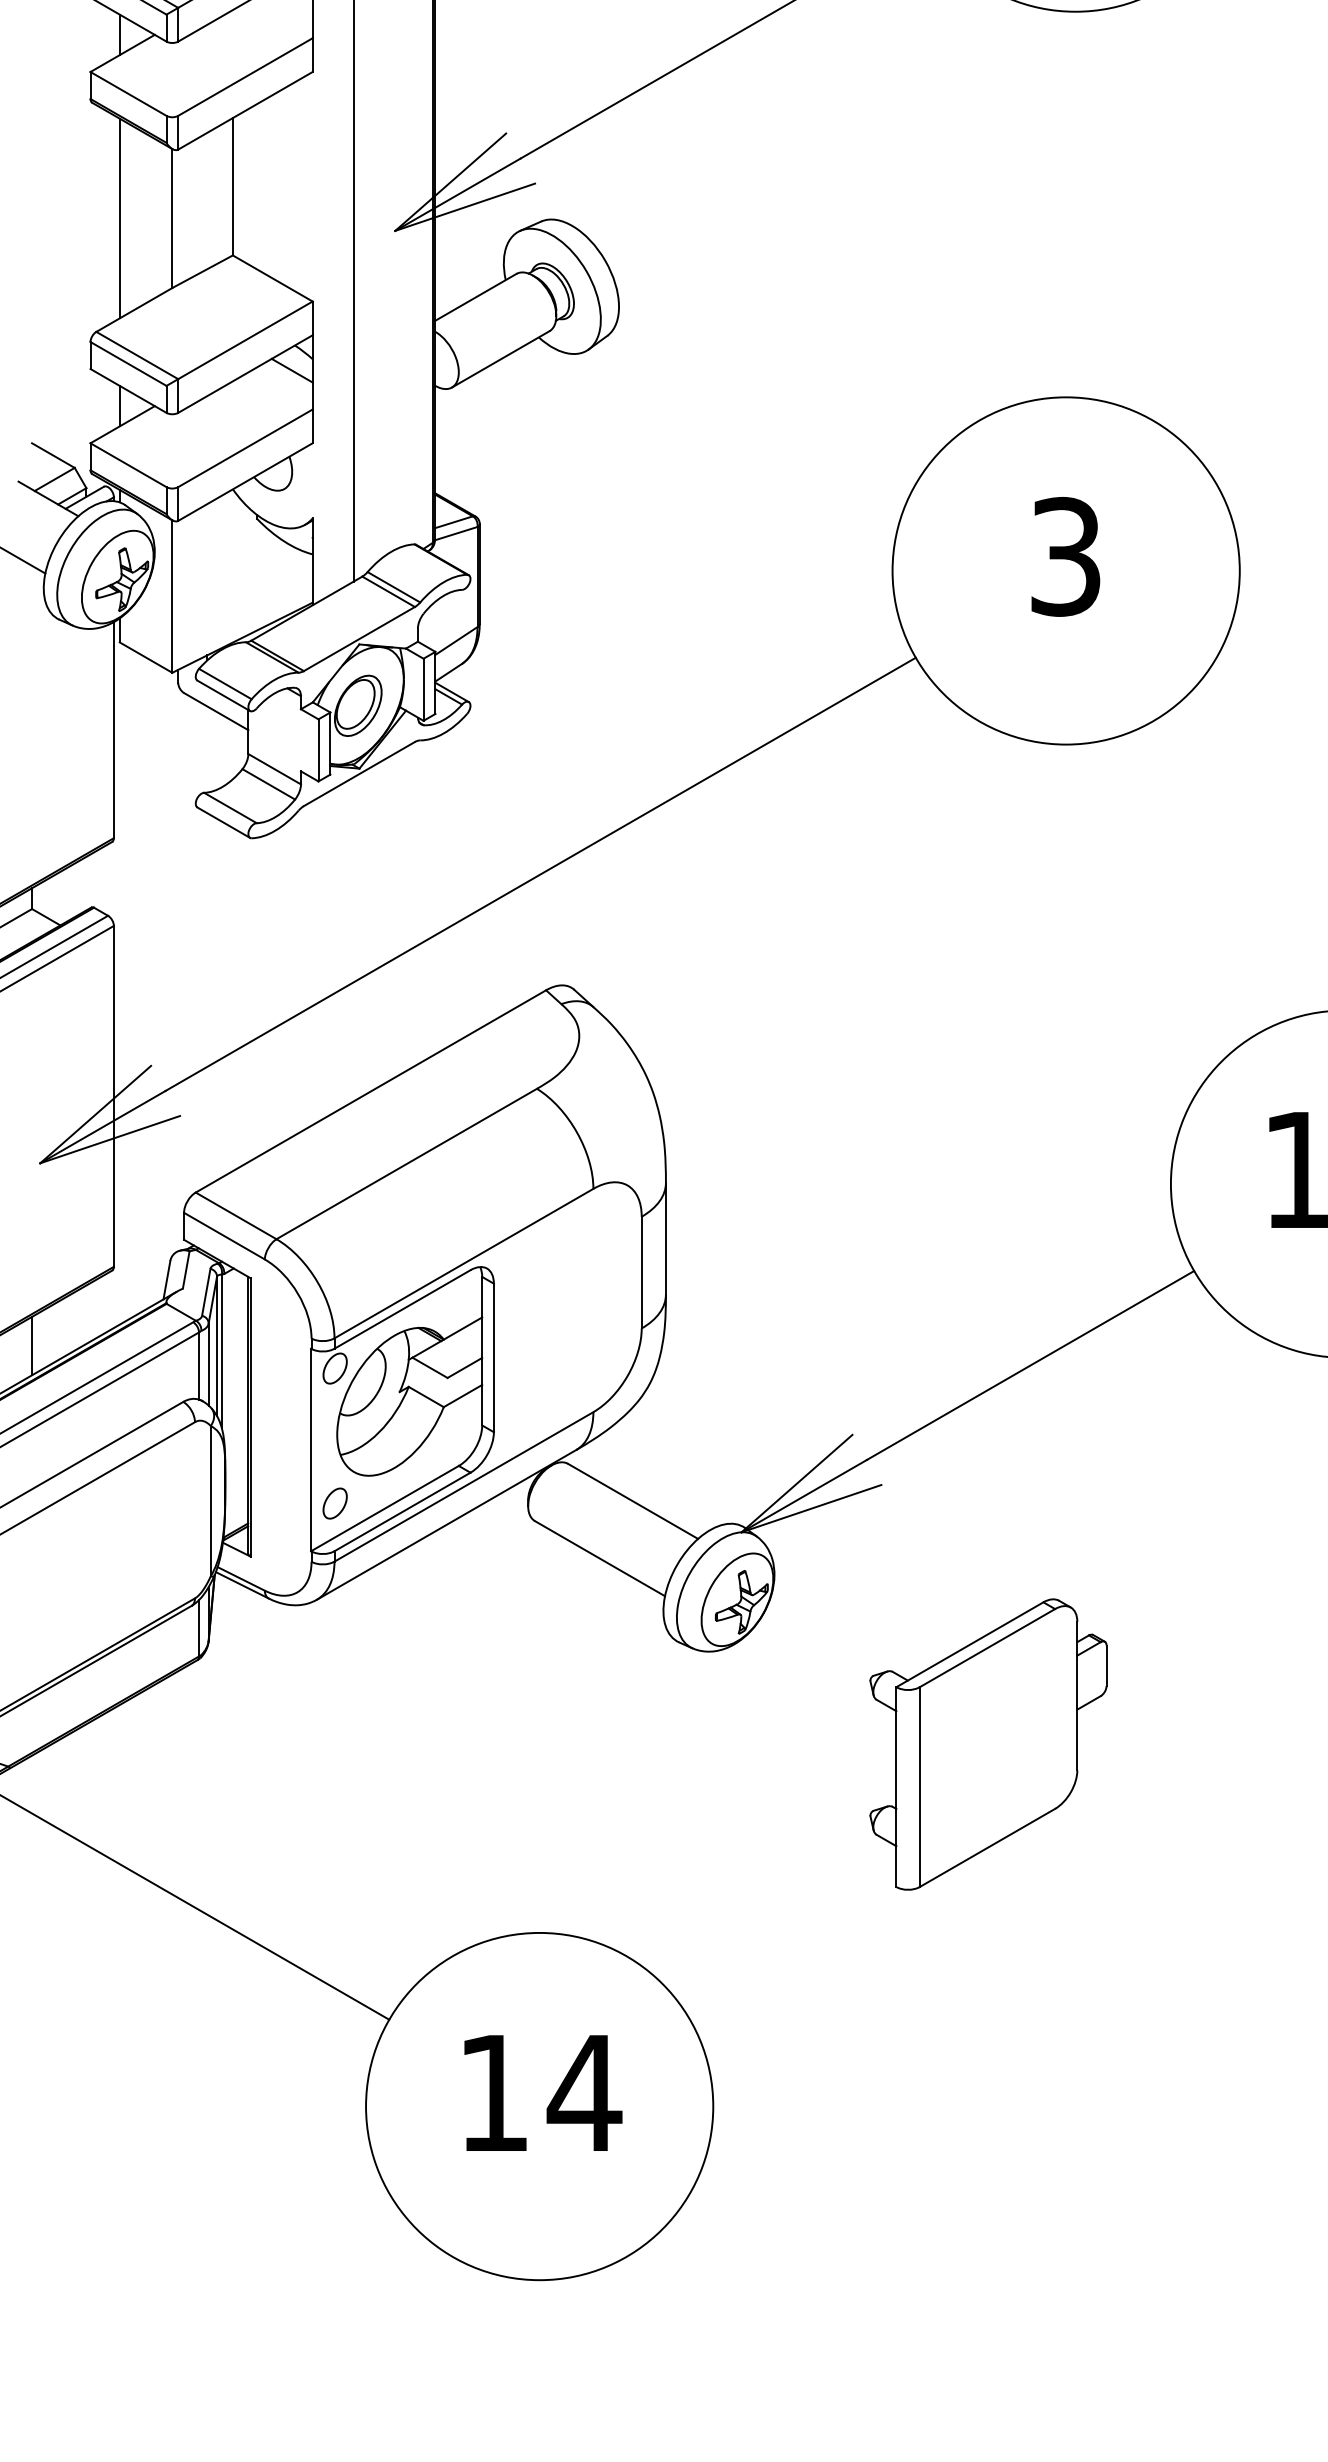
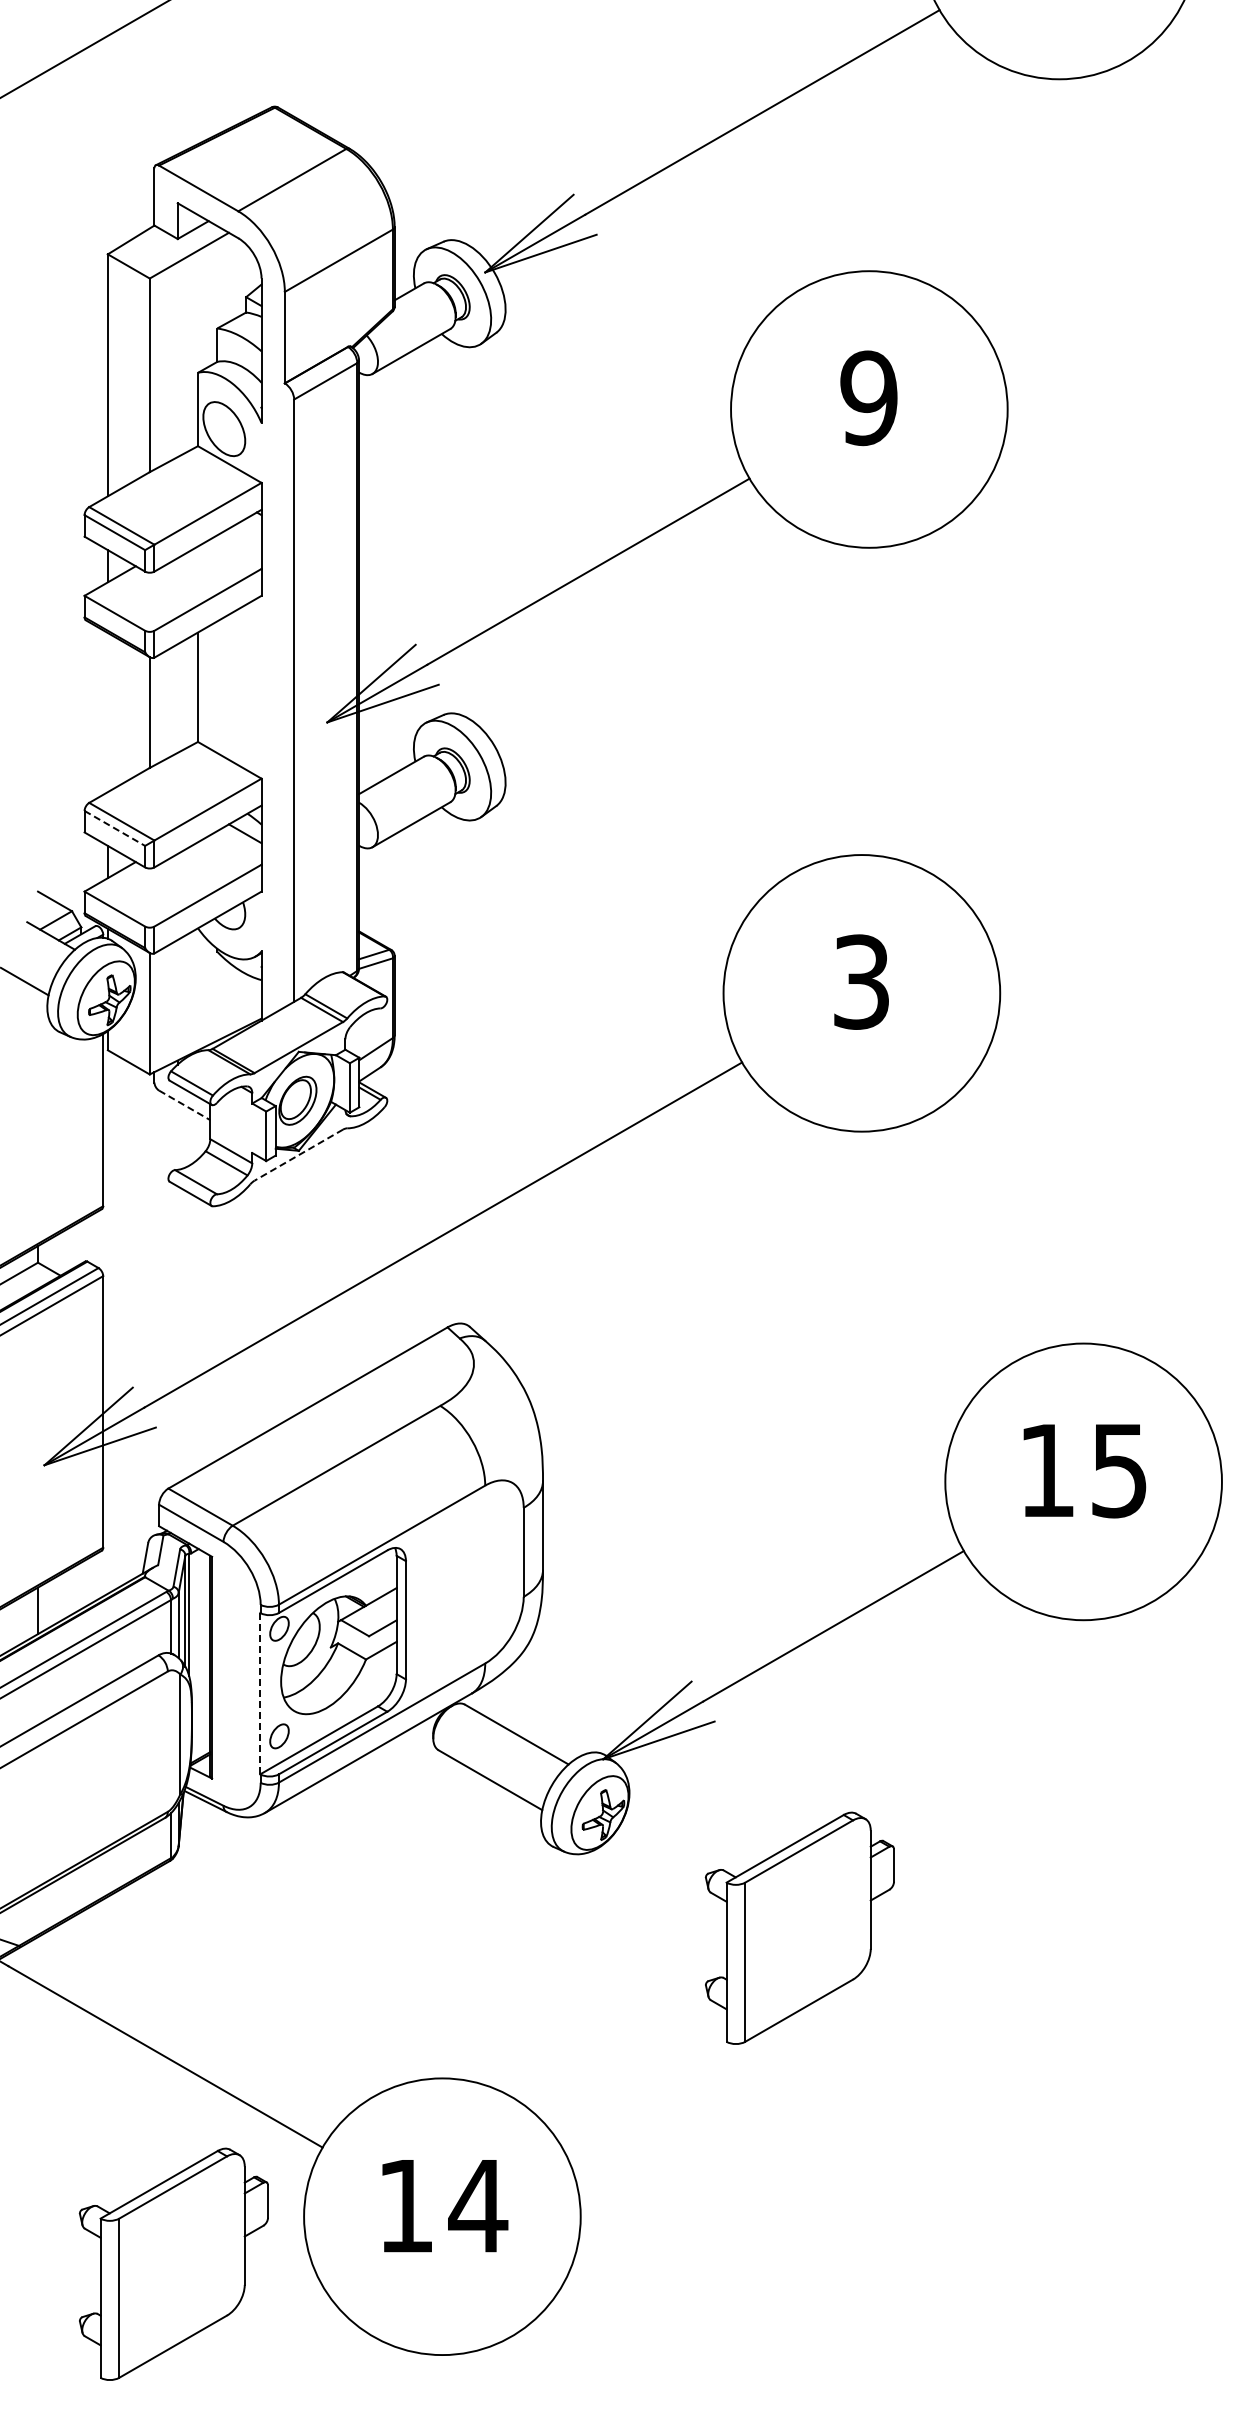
line: (119, 218) -> (107, 712), removed
line: (128, 364) -> (114, 828), solid -> dashed
line: (215, 711) -> (184, 1105), solid -> dashed
line: (359, 774) -> (298, 1155), solid -> dashed
line: (311, 1449) -> (260, 1693), solid -> dashed
part: (202, 2165) -> (173, 2263), added

